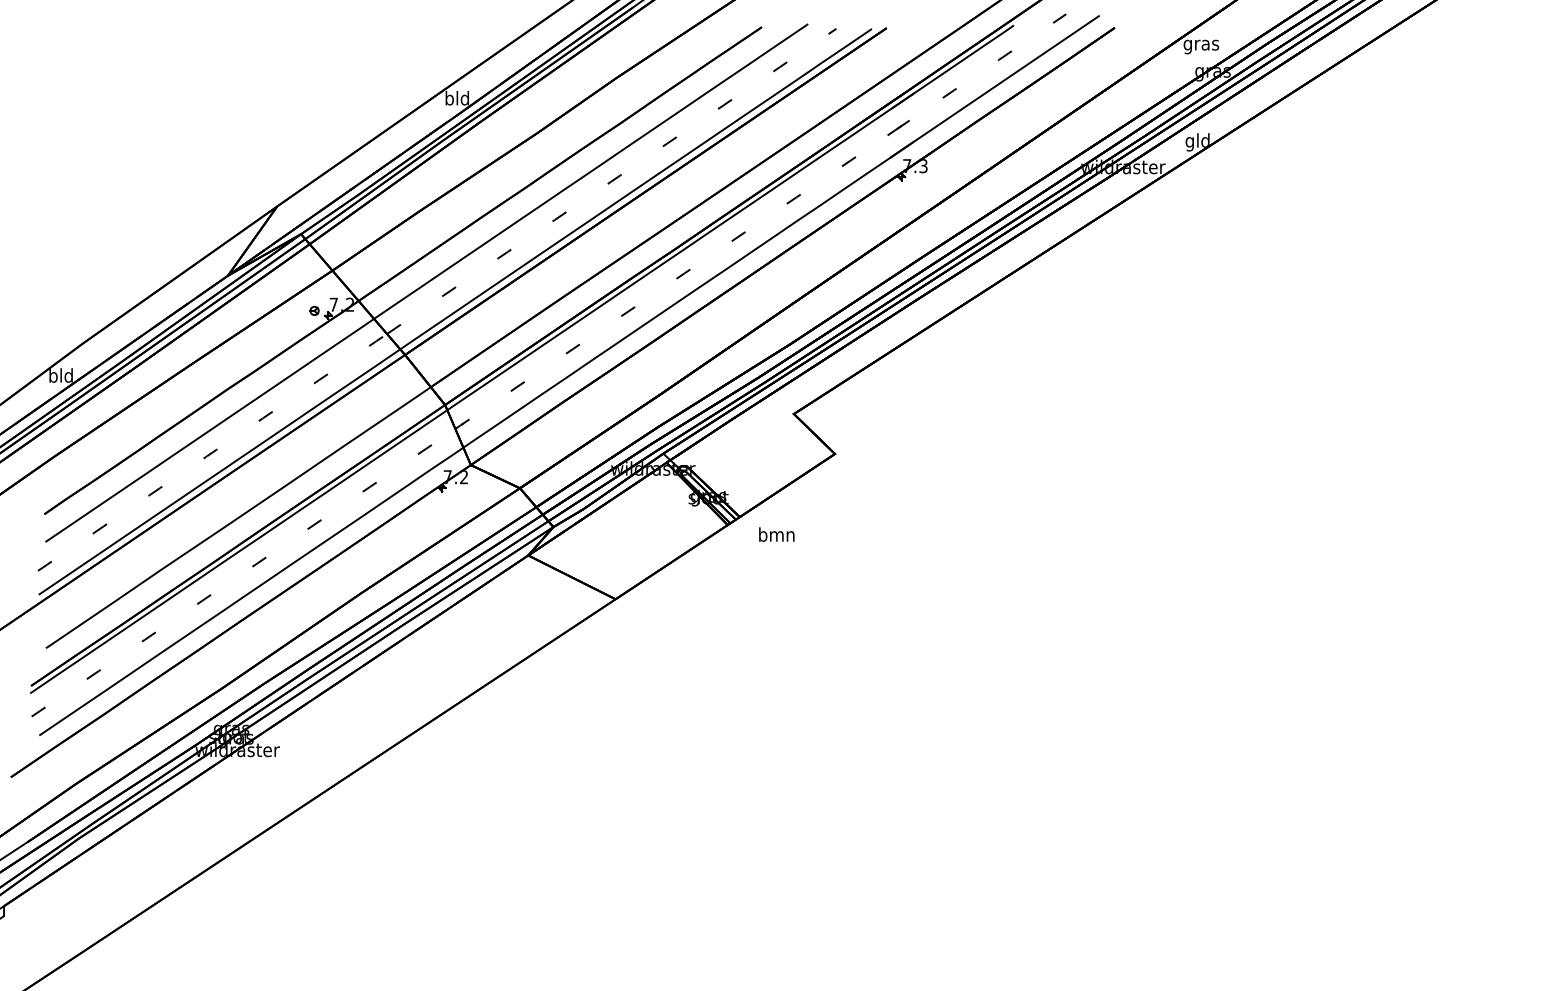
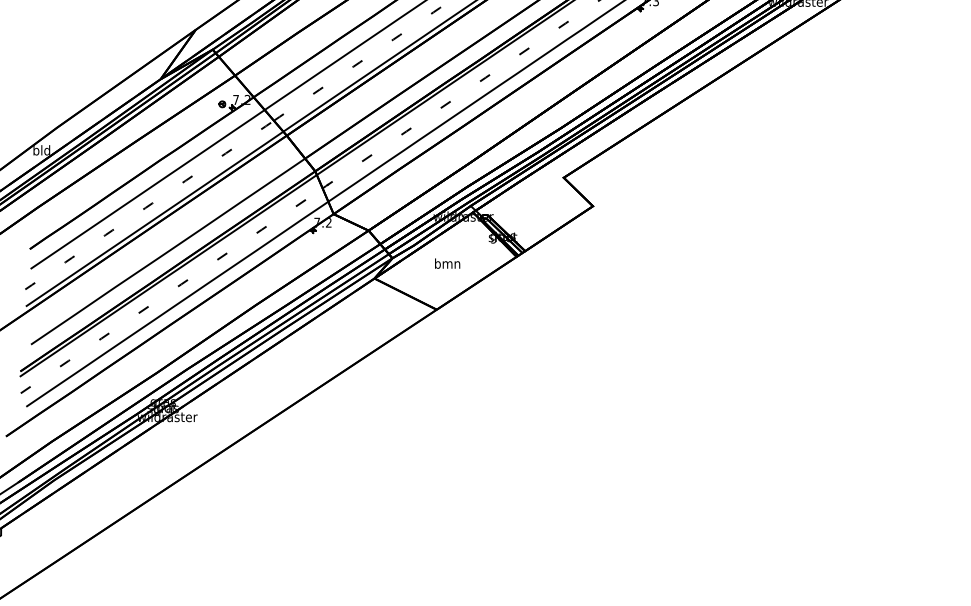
text: (776, 534) -> (447, 263), moved

